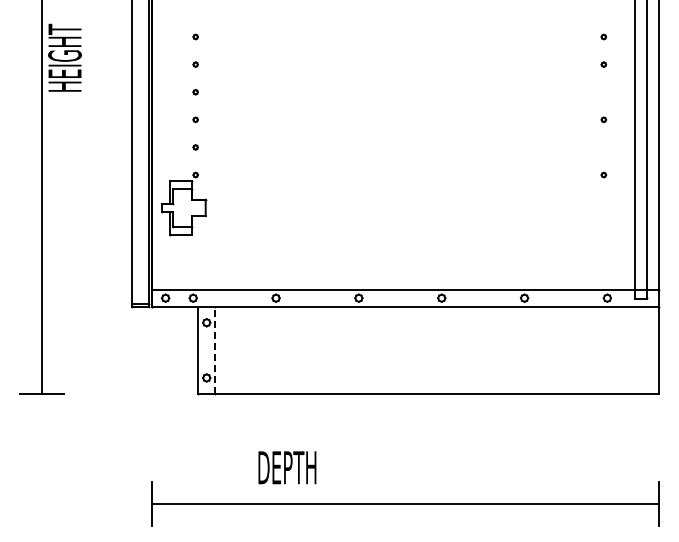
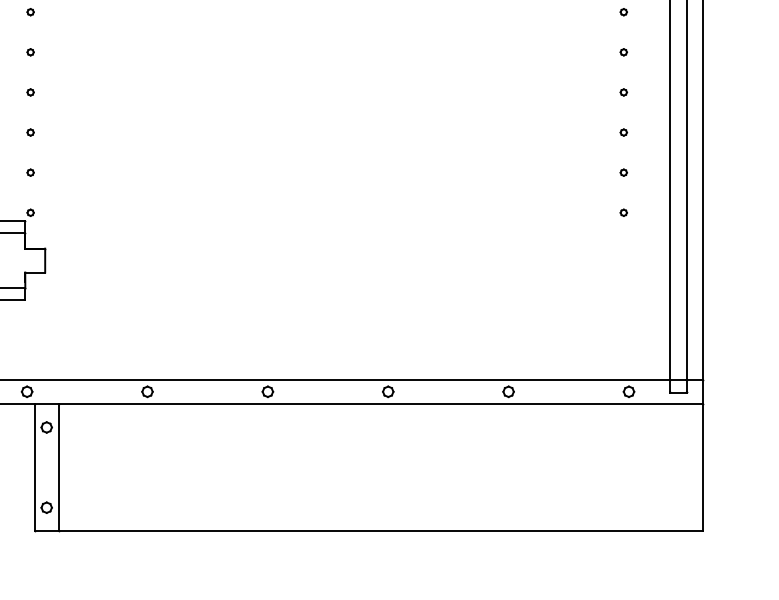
part: (603, 92) -> (623, 92), added
part: (603, 147) -> (623, 172), added
line: (215, 350) -> (59, 467), dashed -> solid

